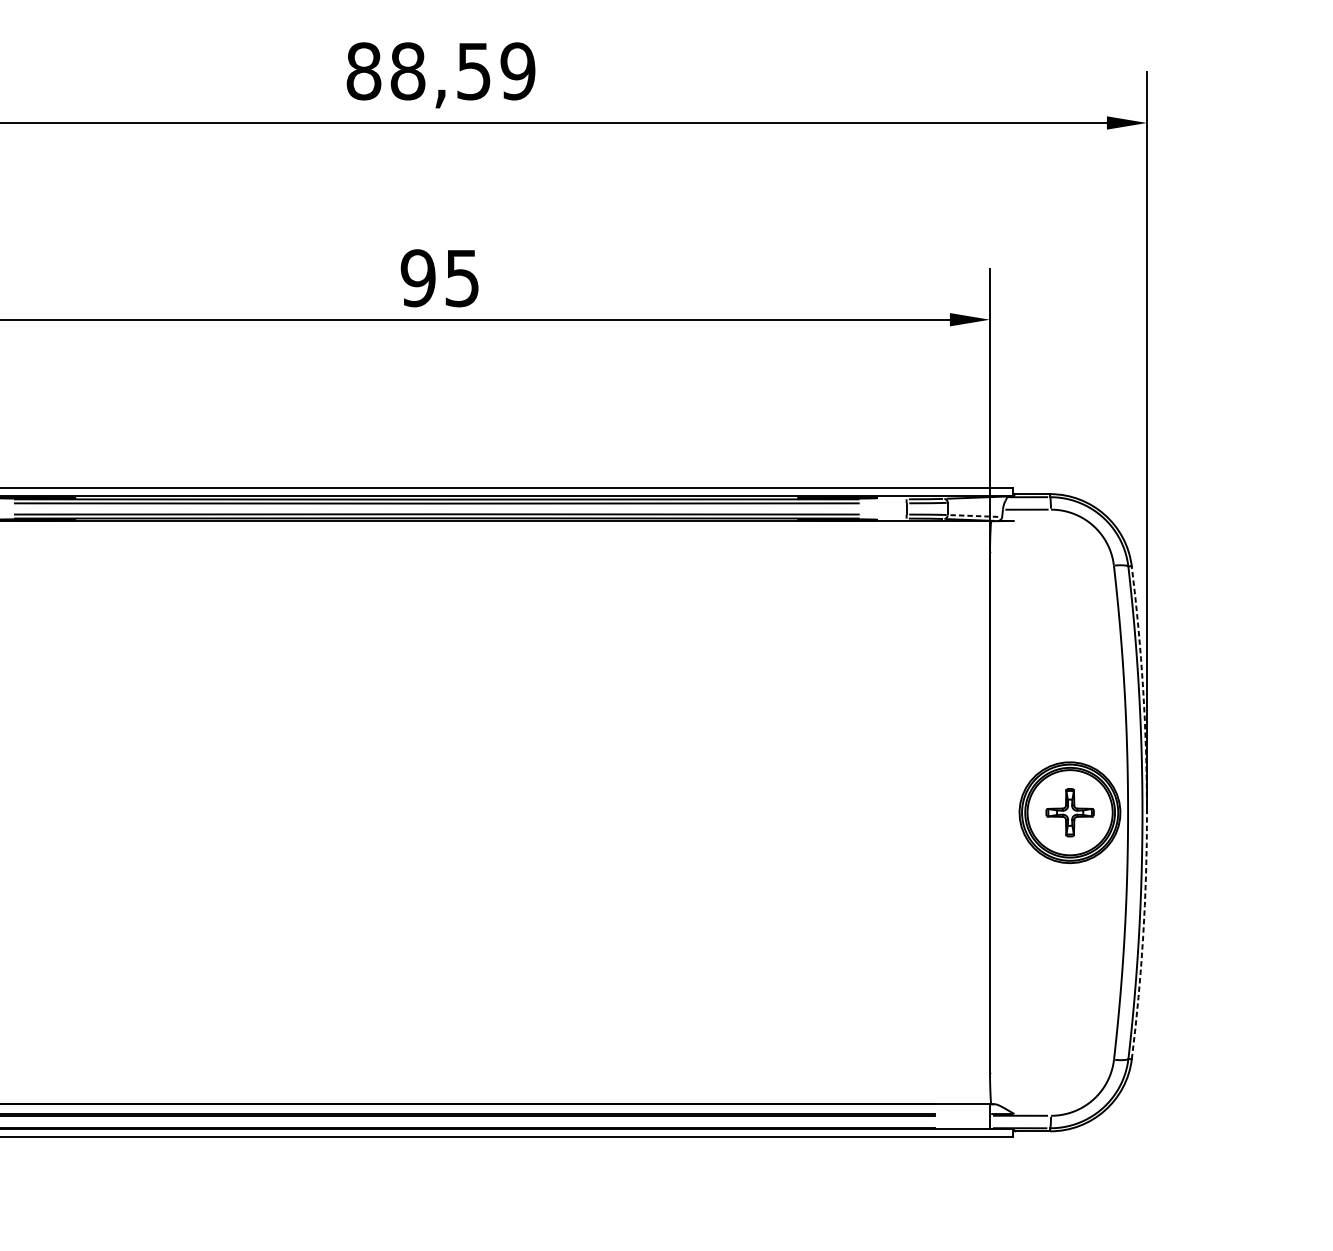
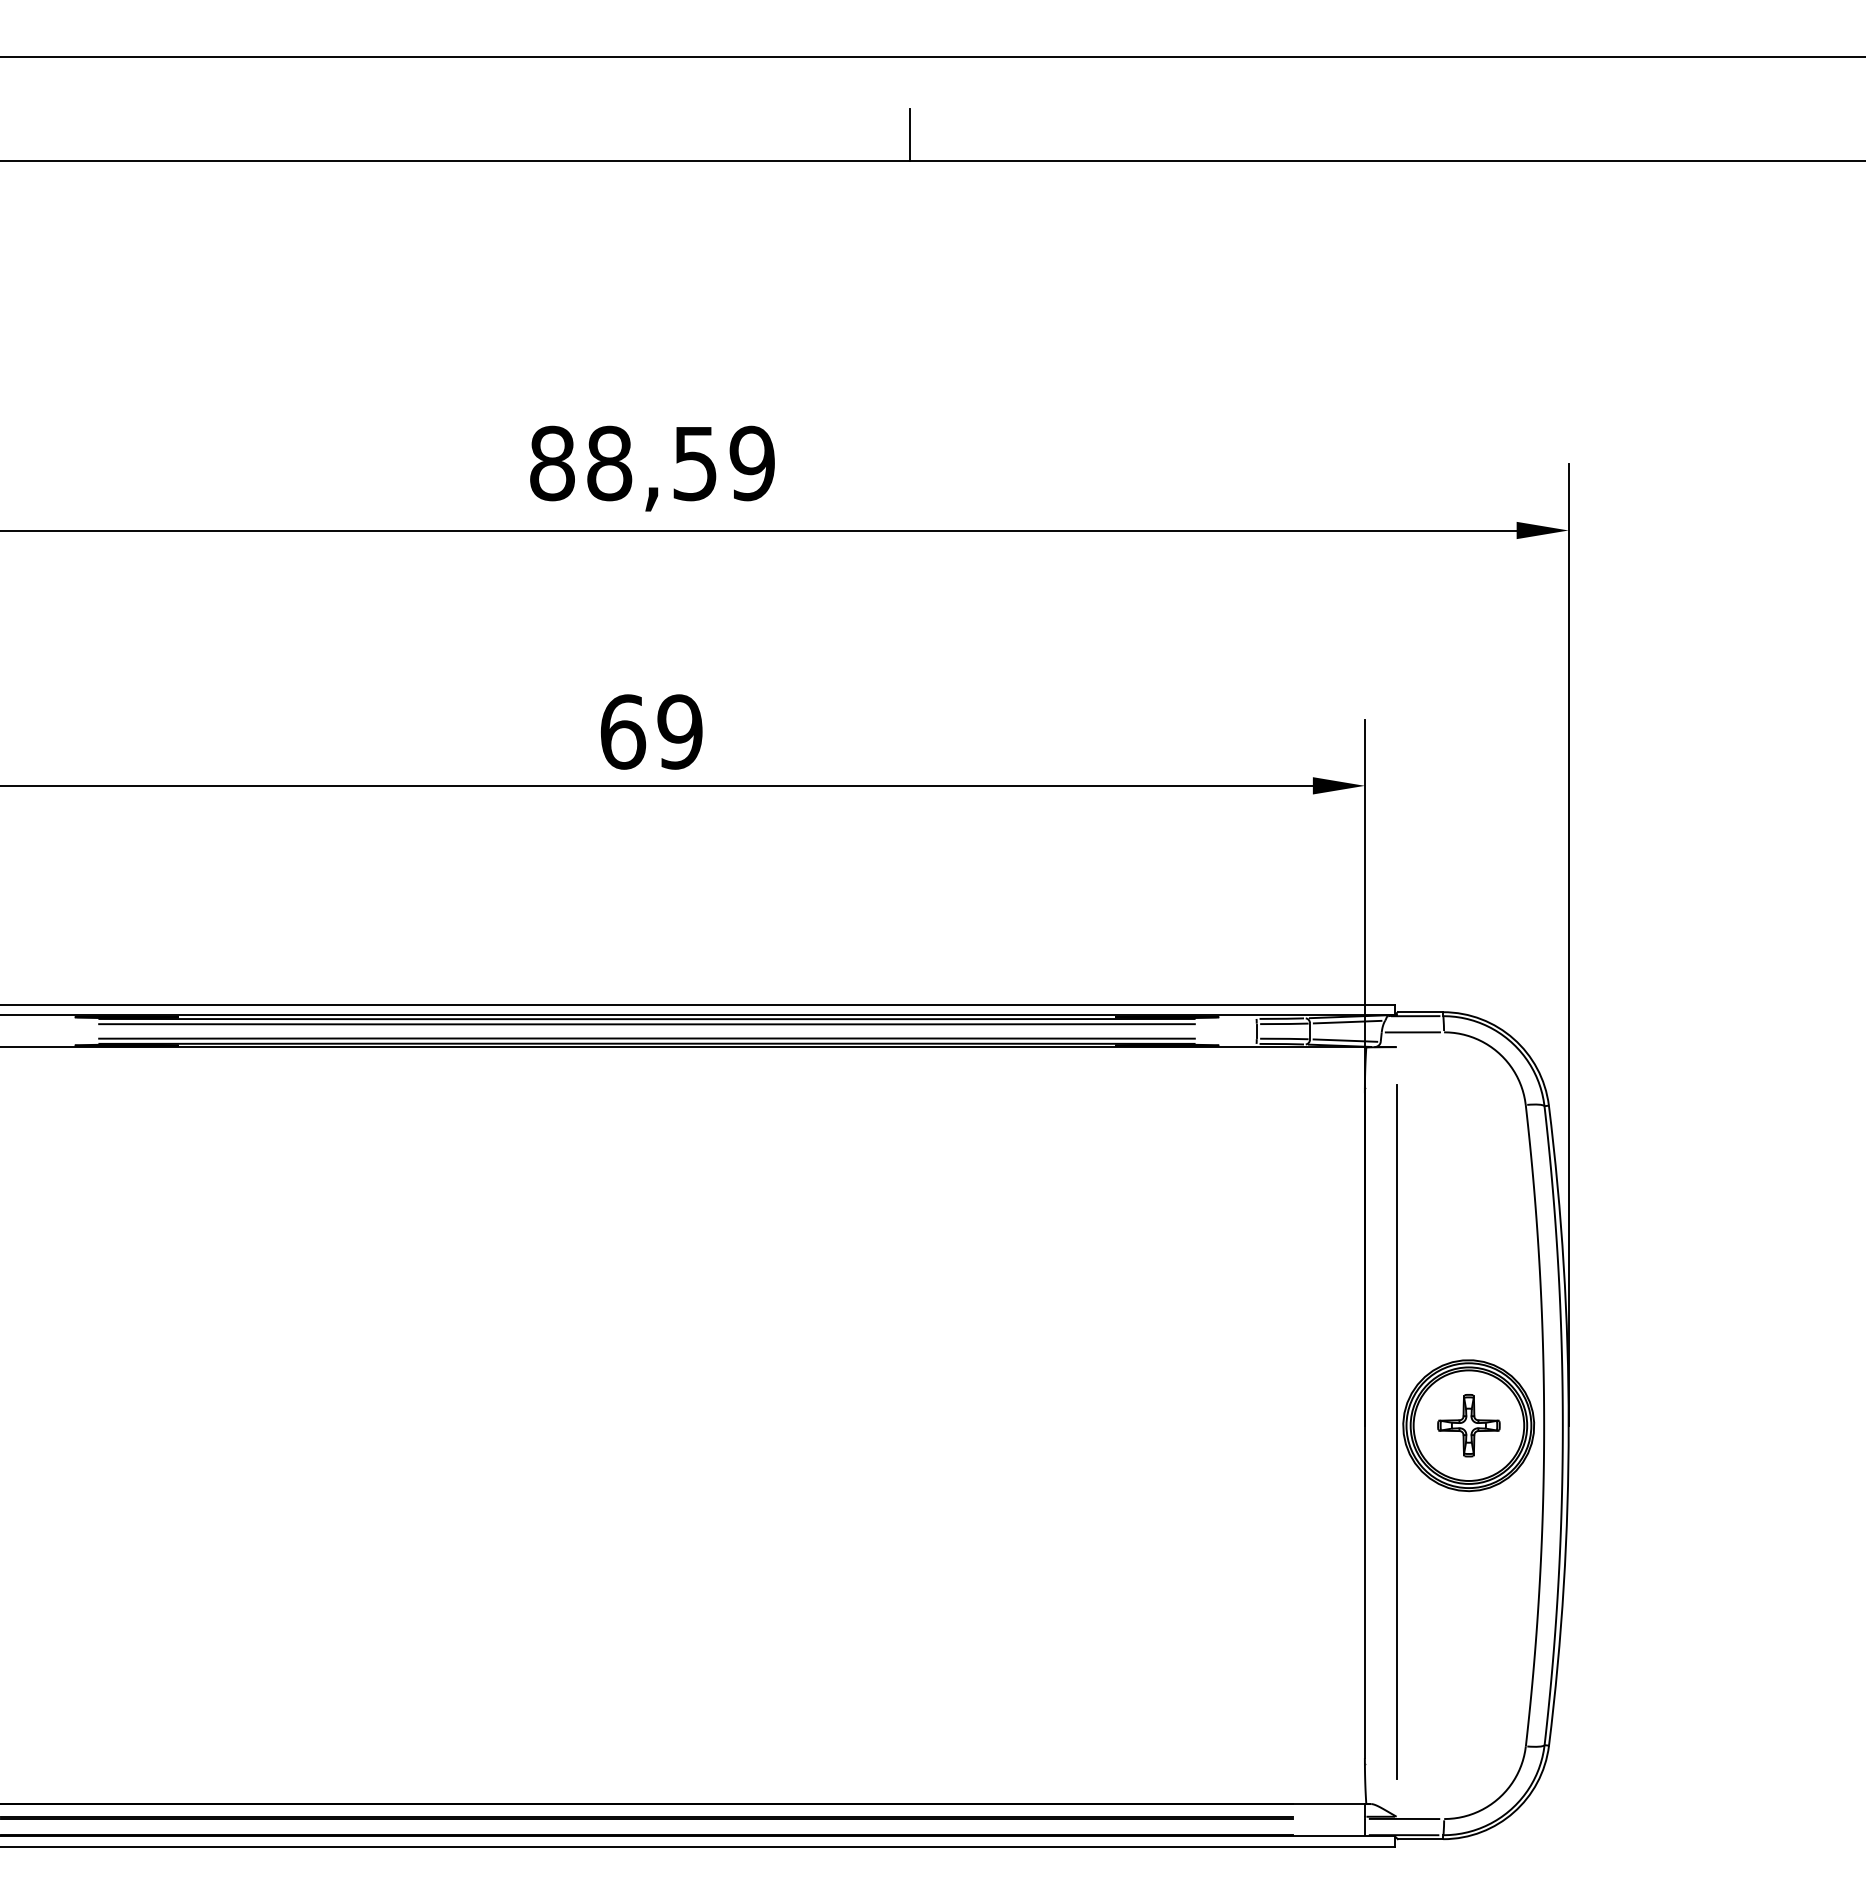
text: (440, 277) -> (651, 731), 95 -> 69
line: (976, 501) -> (1347, 1021), added
line: (975, 515) -> (1345, 1040), dashed -> solid
arc: (1146, 812) -> (1568, 1425), dashed -> solid
line: (1014, 817) -> (1396, 1431), added

